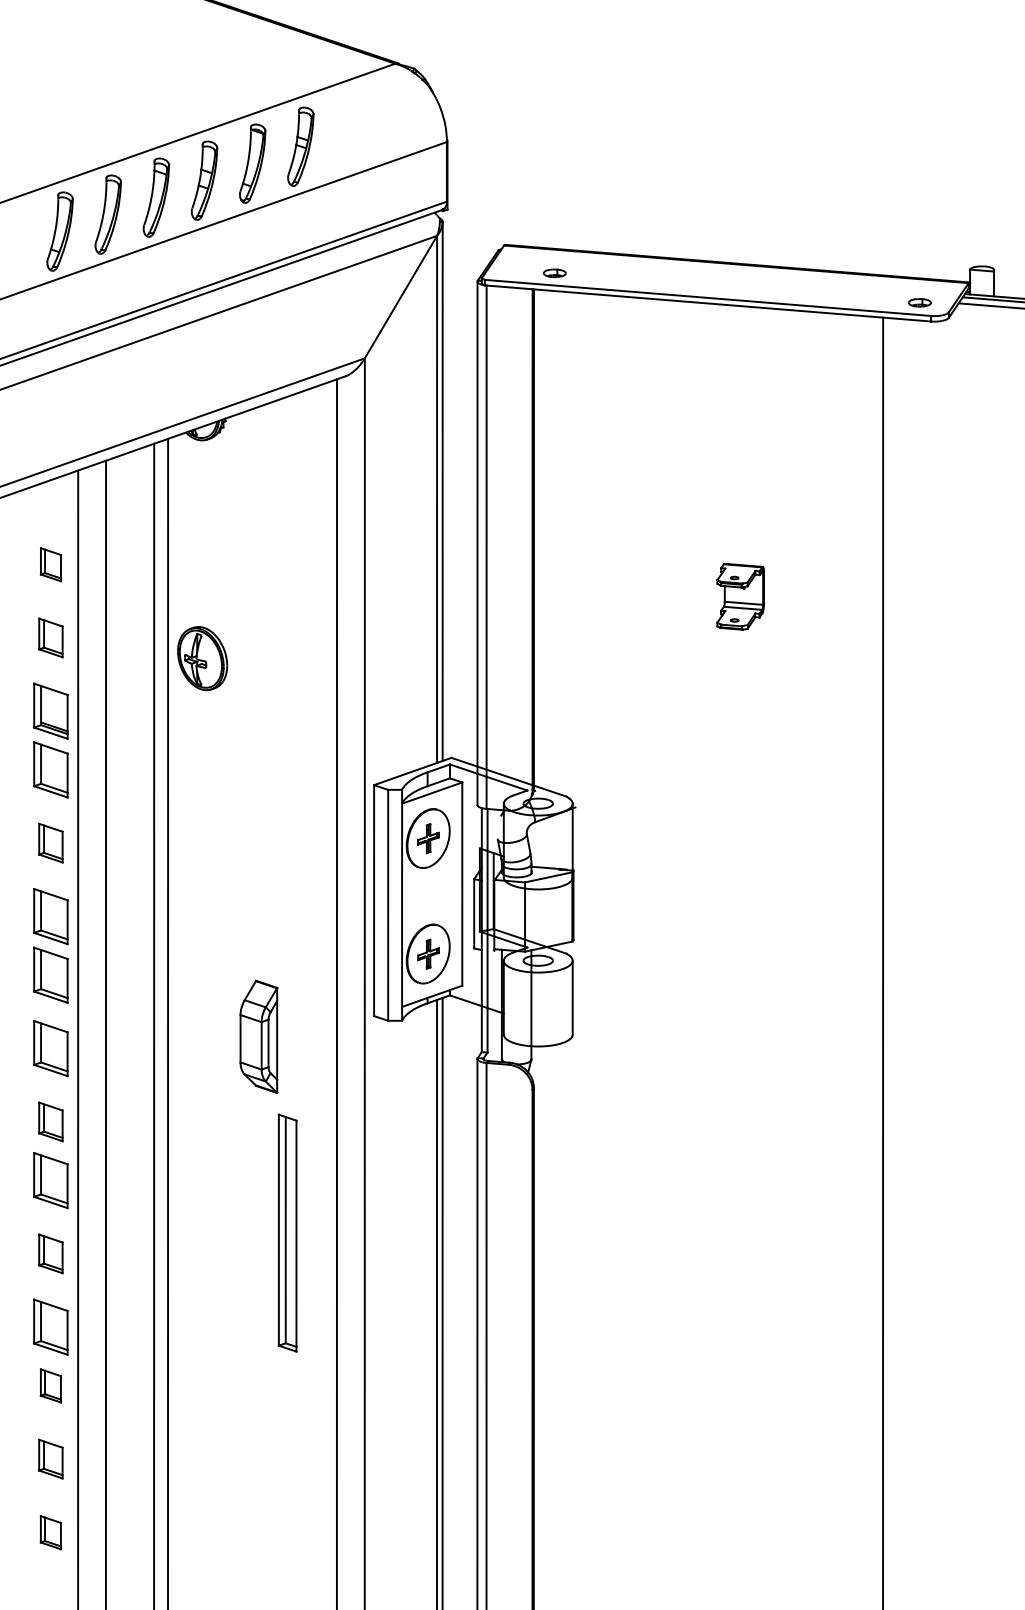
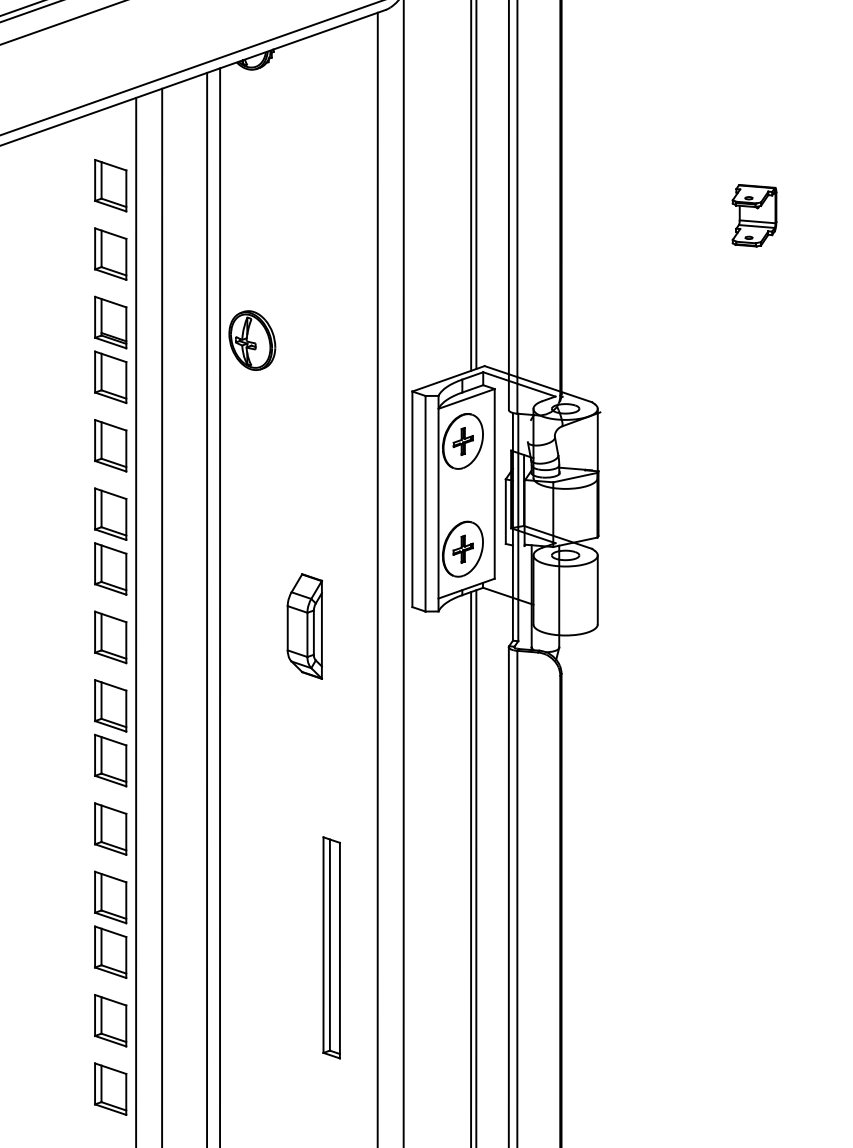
part: (50, 564) -> (110, 185), size x1.67
part: (50, 637) -> (110, 253), size x1.43
part: (202, 658) -> (252, 340), moved
part: (50, 842) -> (110, 445), size x1.43
part: (50, 1121) -> (110, 705), size x1.43
part: (287, 1232) -> (331, 947), moved
part: (50, 1253) -> (110, 828), size x1.43
part: (50, 1385) -> (110, 951), size x1.67
part: (50, 1458) -> (110, 1020), size x1.43
part: (50, 1532) -> (110, 1089), size x1.67

